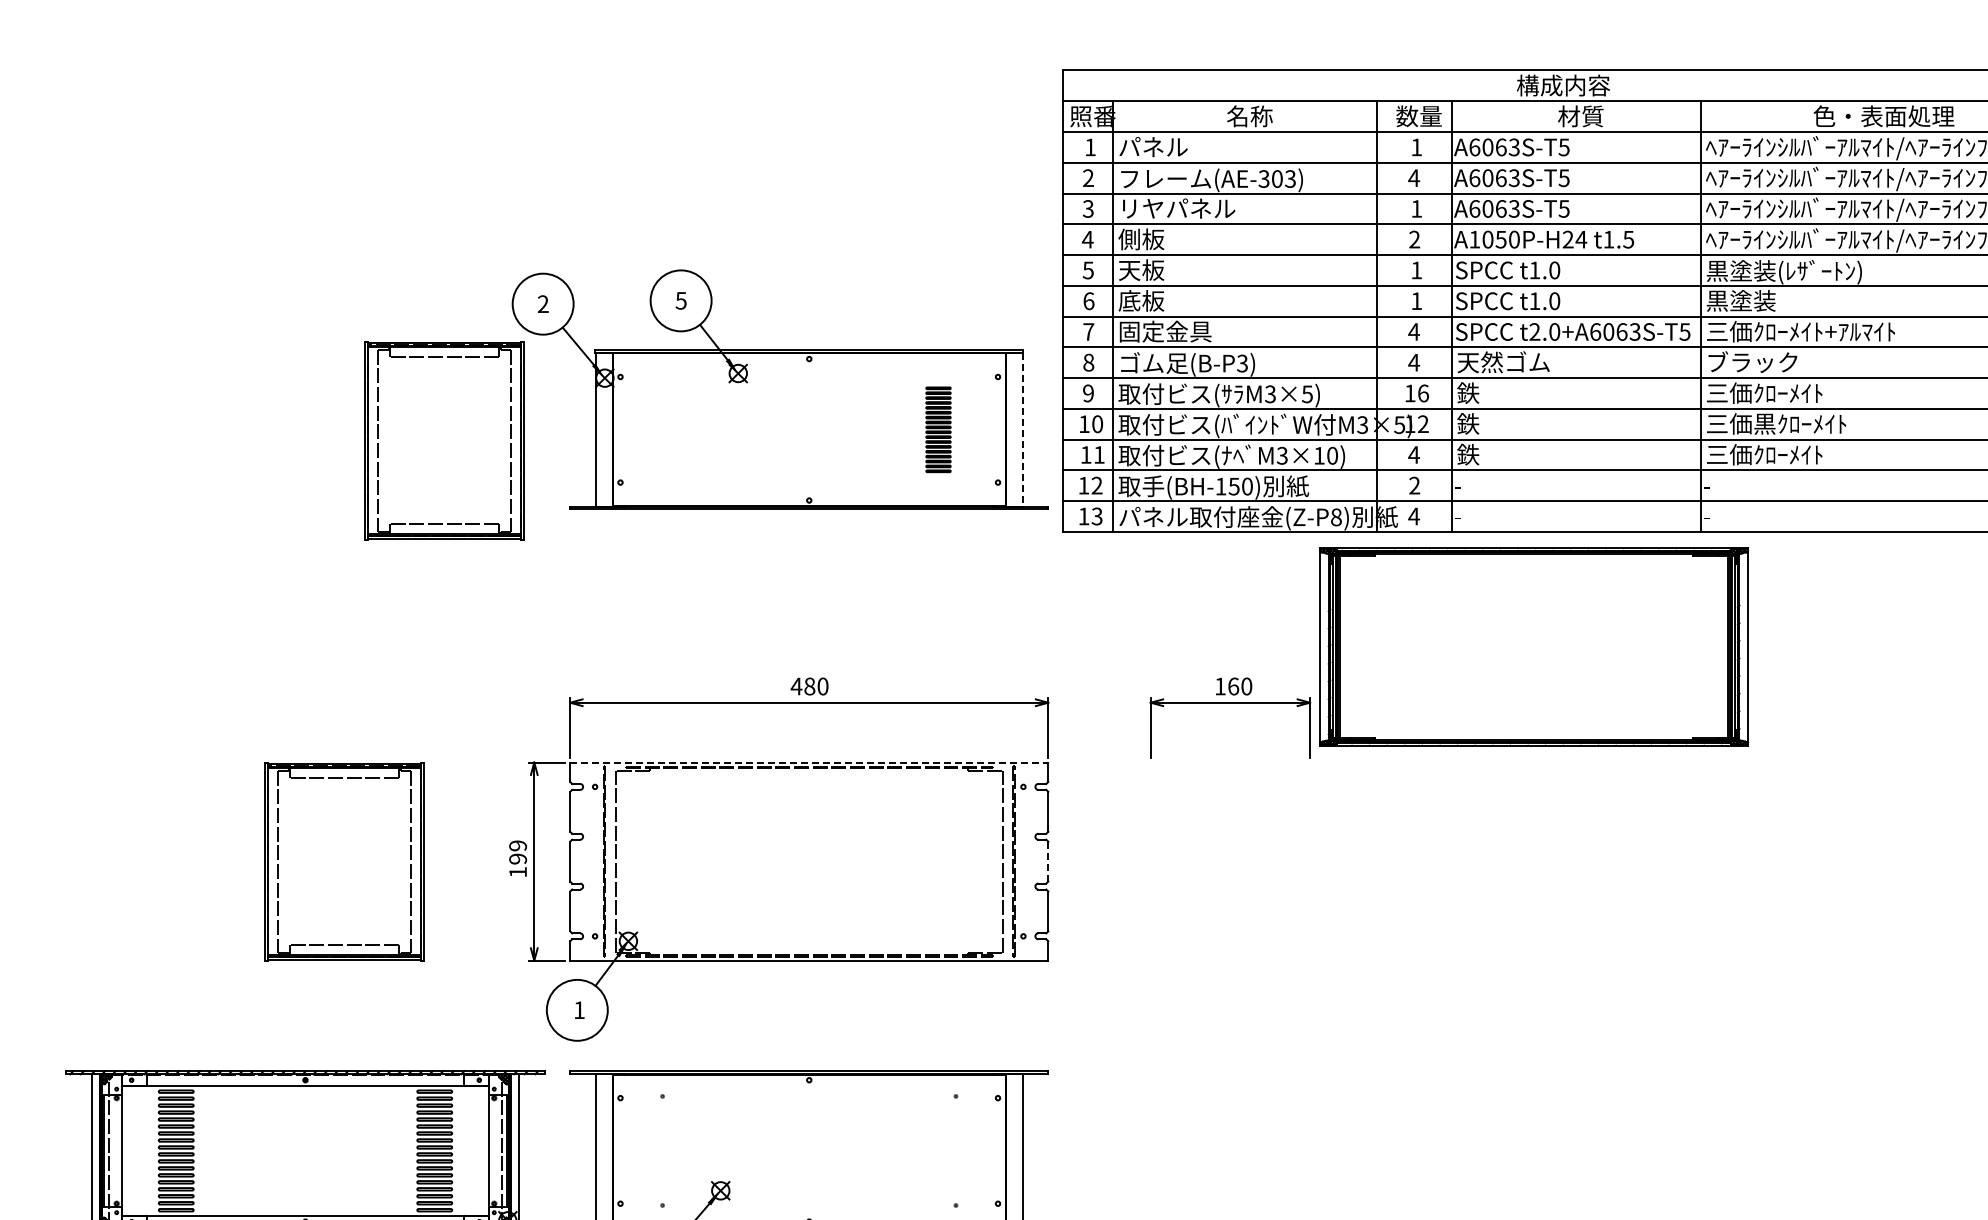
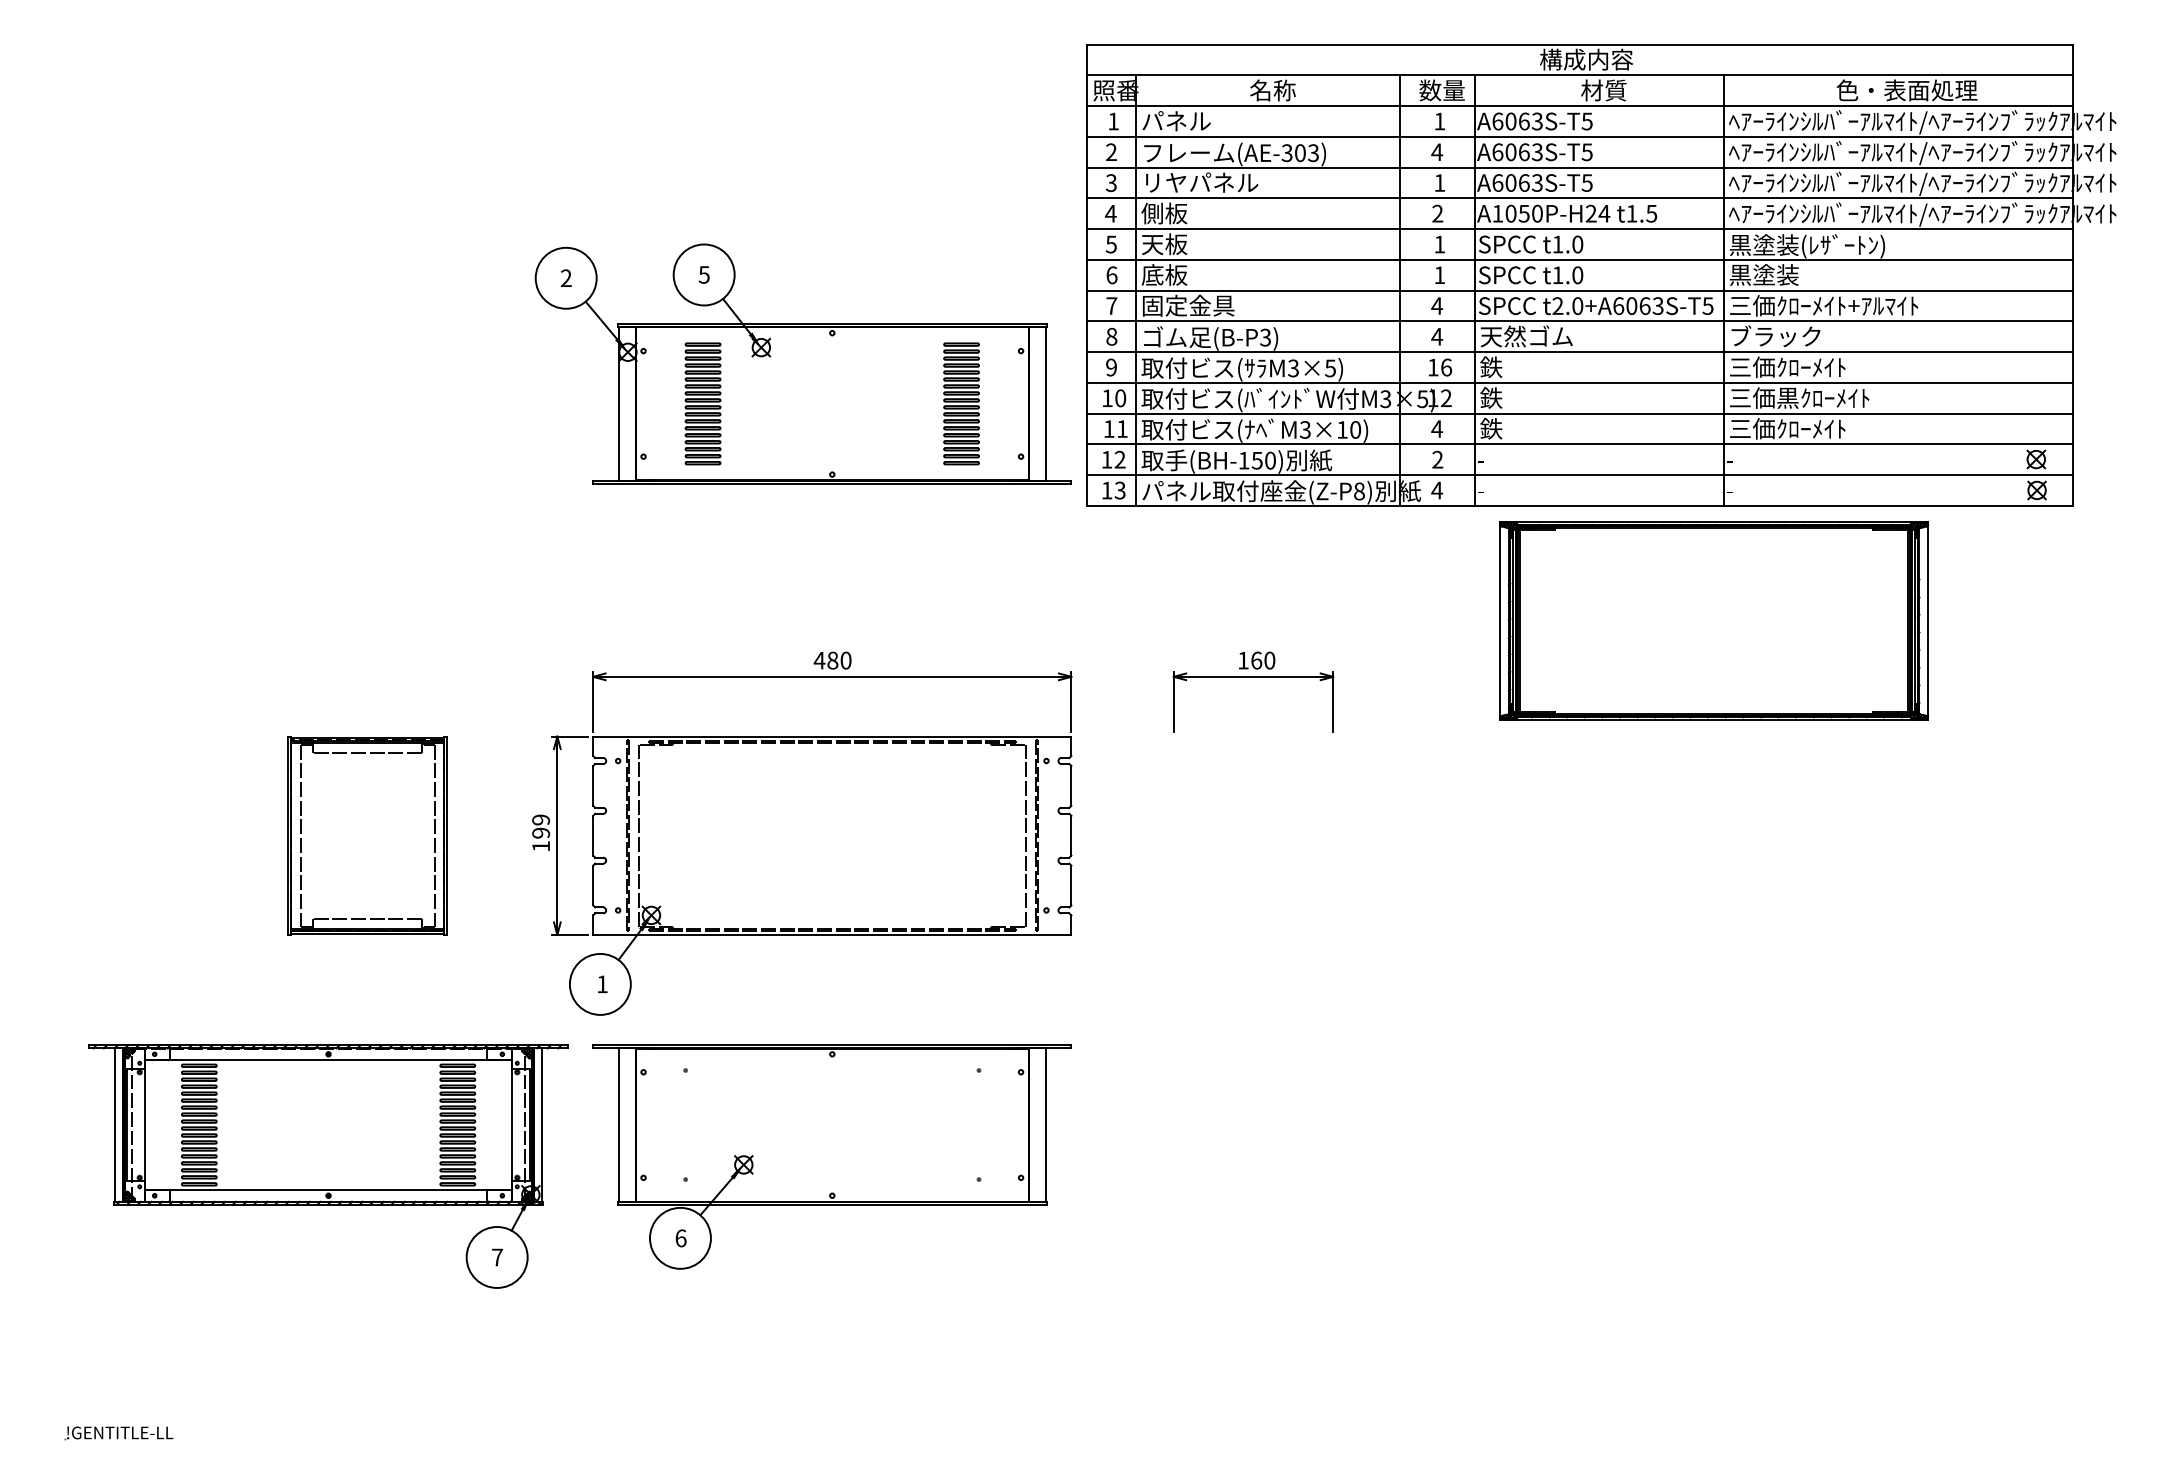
part: (679, 429) -> (702, 403), added
part: (938, 429) -> (961, 403), size x1.43
line: (1022, 429) -> (1045, 403), dashed -> solid
part: (444, 440) -> (467, 414), removed
part: (1534, 646) -> (1714, 620), moved
line: (809, 762) -> (832, 736), dashed -> solid
line: (1048, 861) -> (1071, 835), dashed -> solid

